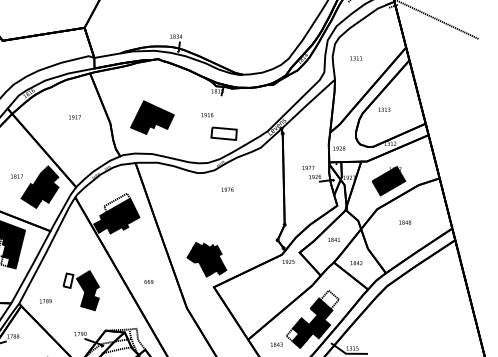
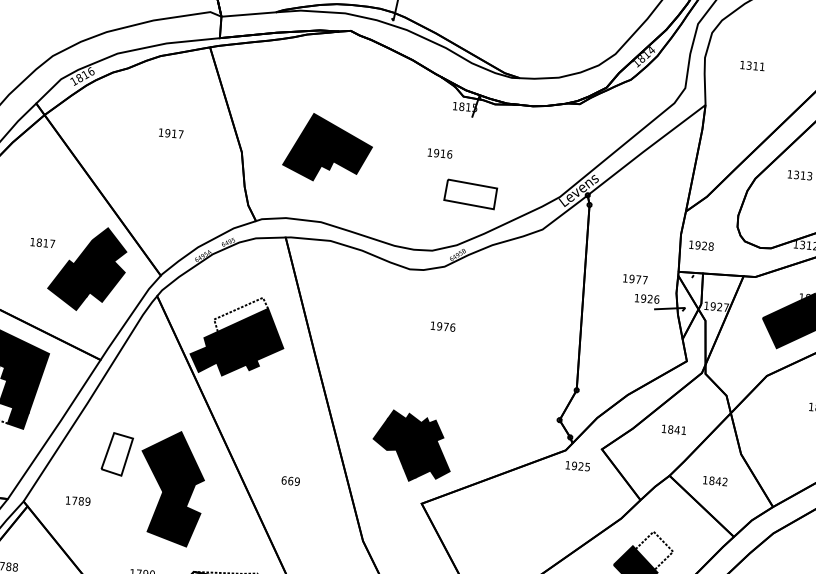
text: (227, 189) -> (443, 326), moved
part: (81, 290) -> (152, 485), size x1.43

